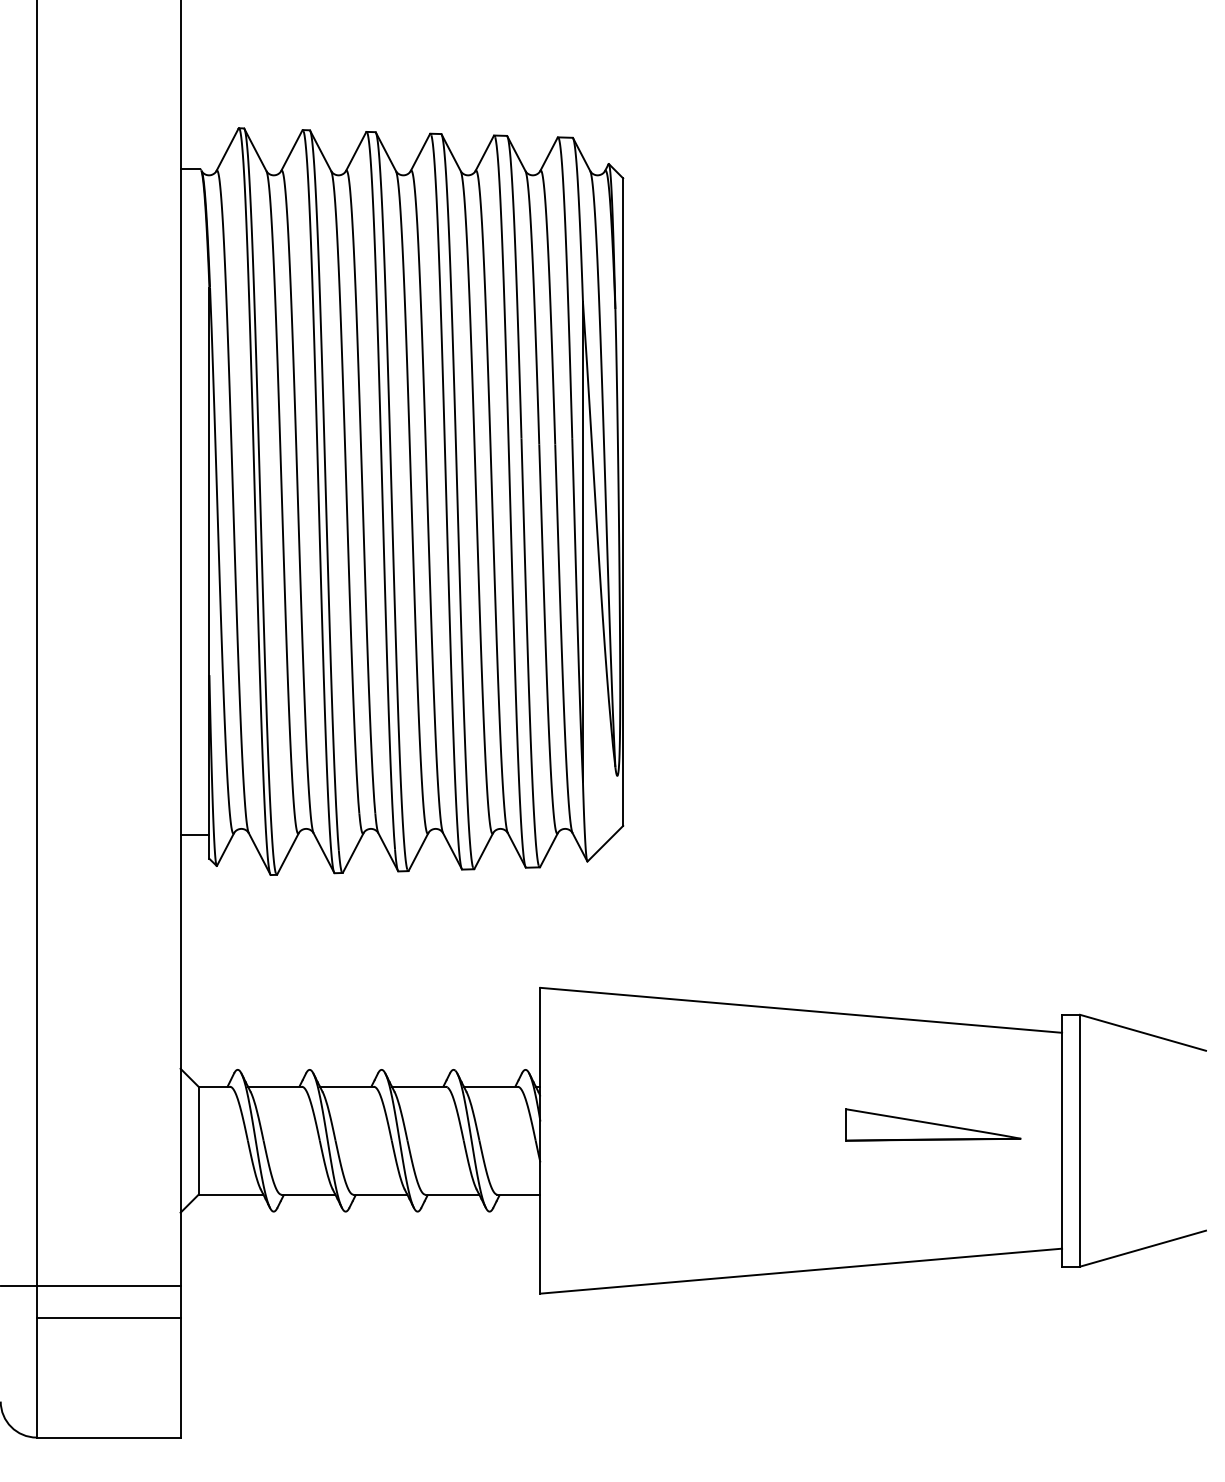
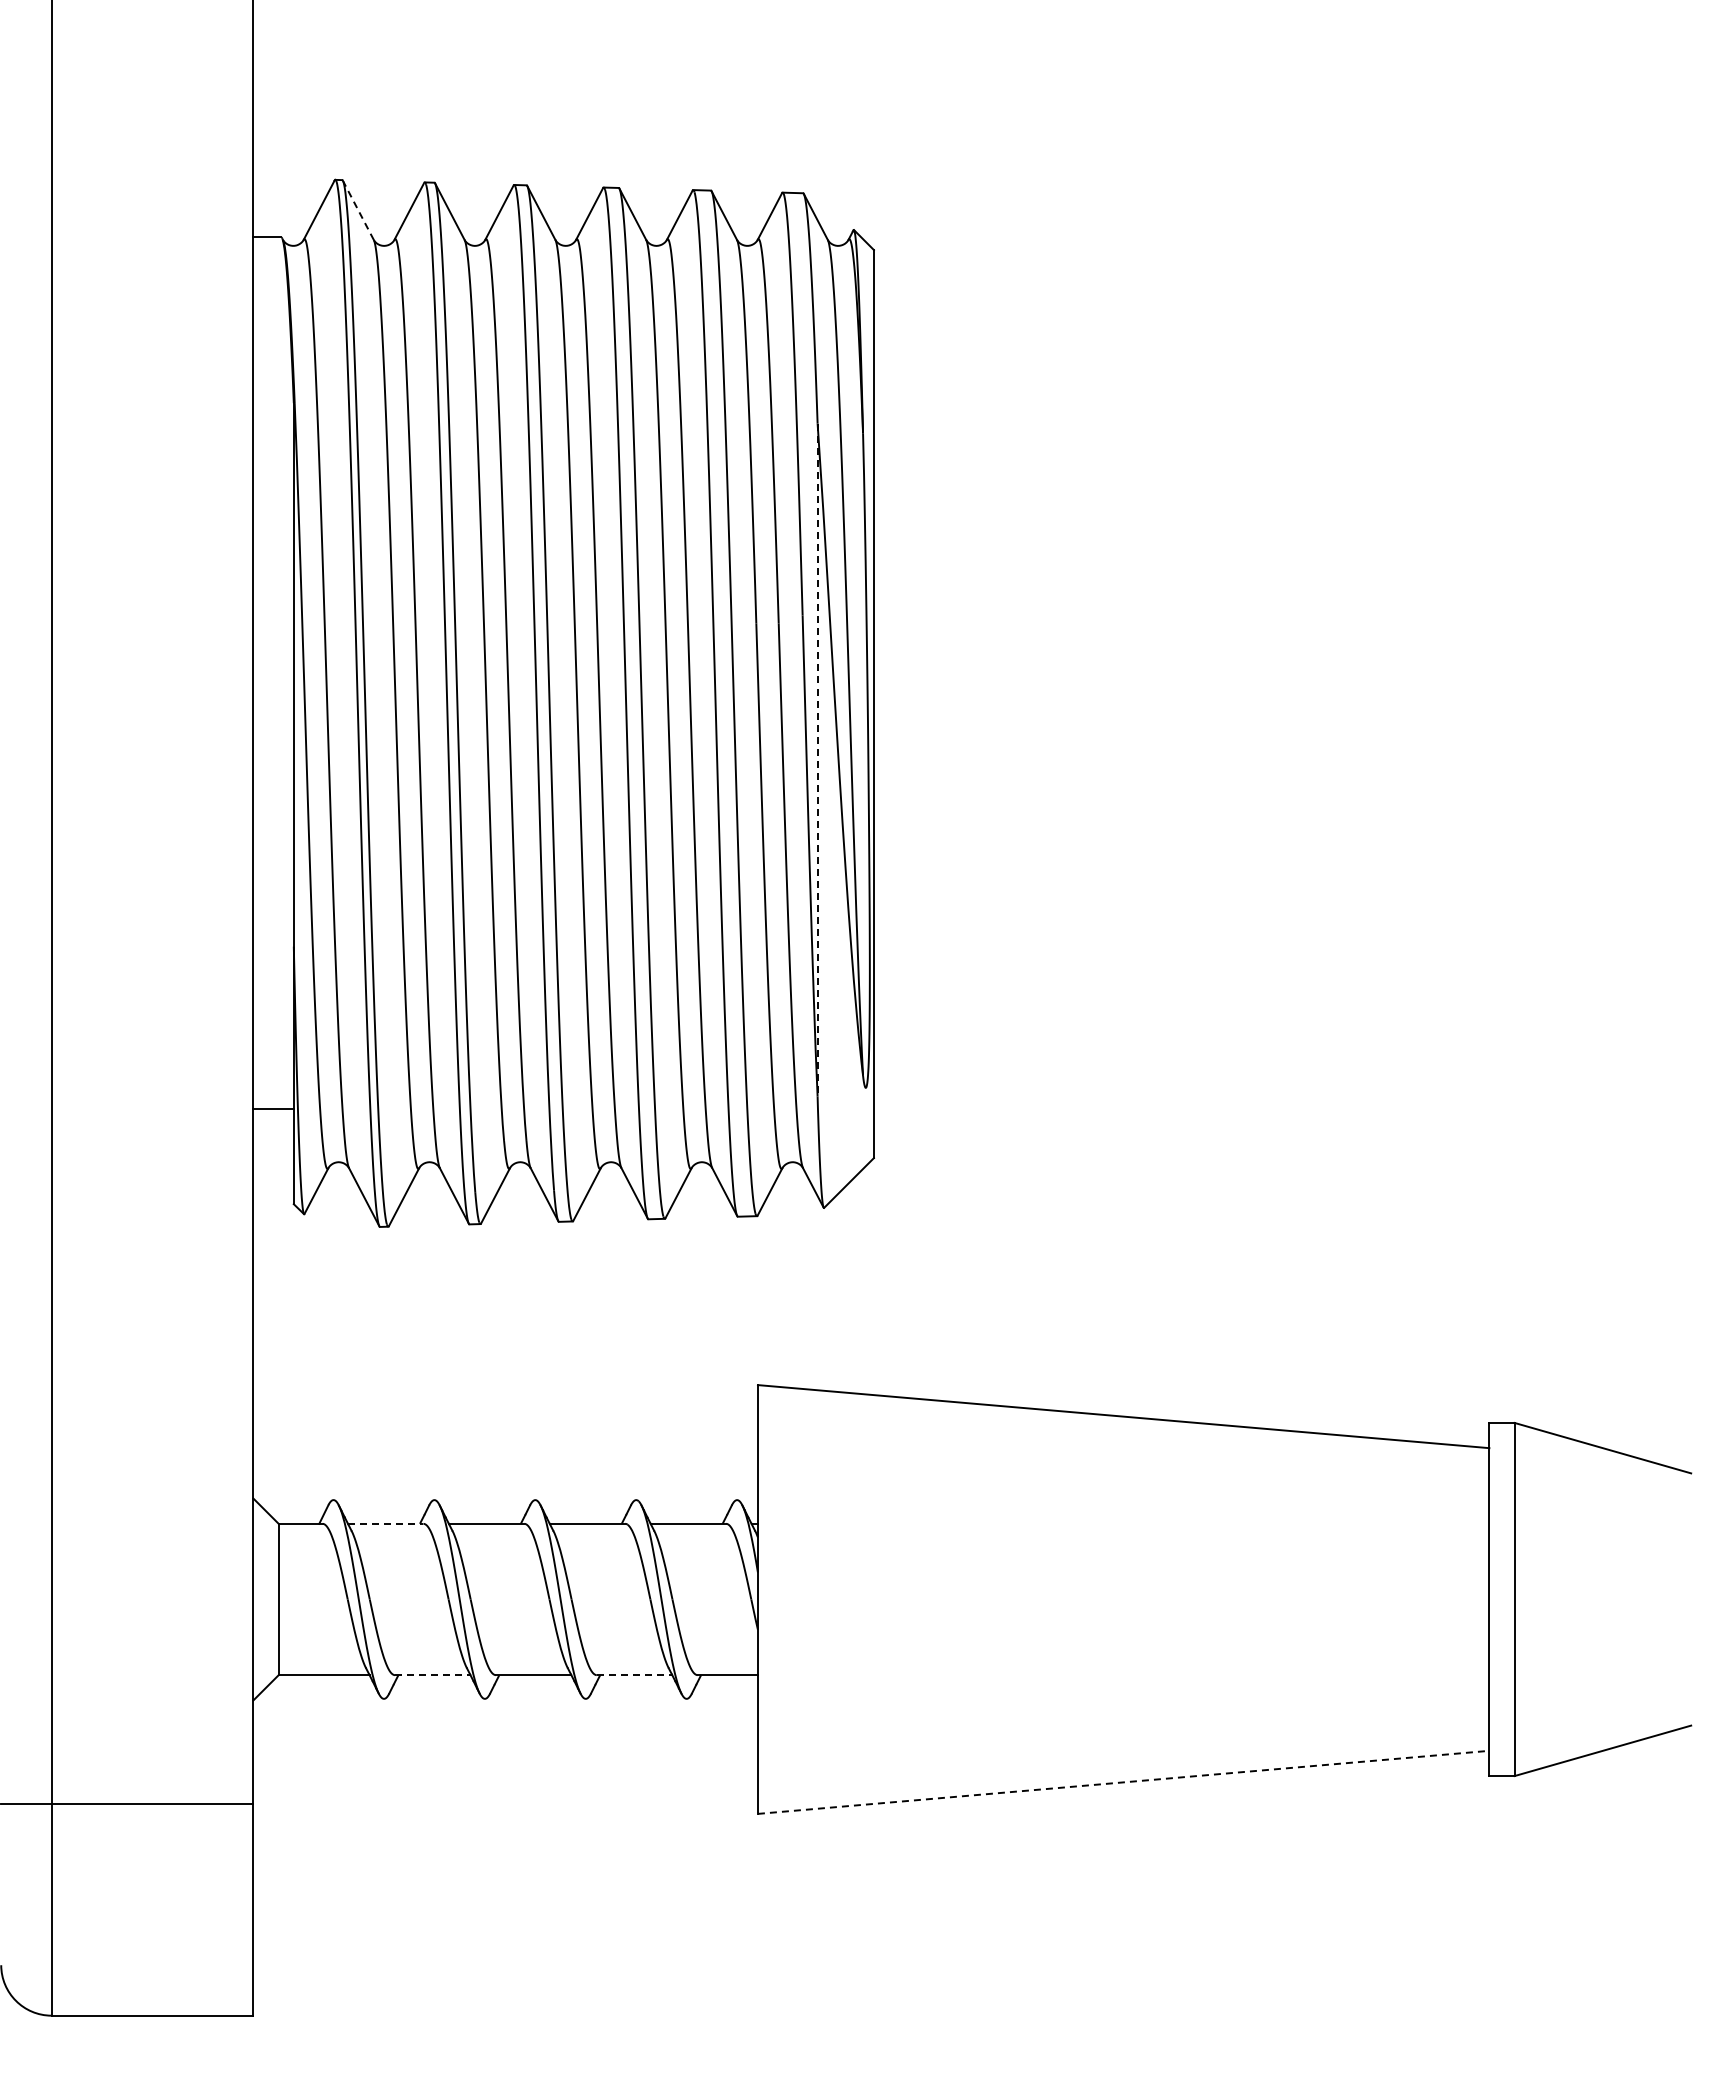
line: (255, 149) -> (358, 209), solid -> dashed
line: (582, 542) -> (817, 760), solid -> dashed
line: (194, 834) -> (273, 1108), moved
line: (274, 1086) -> (385, 1523), solid -> dashed
part: (933, 1125) -> (1309, 1577), removed
line: (308, 1194) -> (432, 1675), solid -> dashed
line: (452, 1194) -> (634, 1675), solid -> dashed
line: (801, 1271) -> (1124, 1782), solid -> dashed
line: (108, 1317) -> (152, 1847), removed

